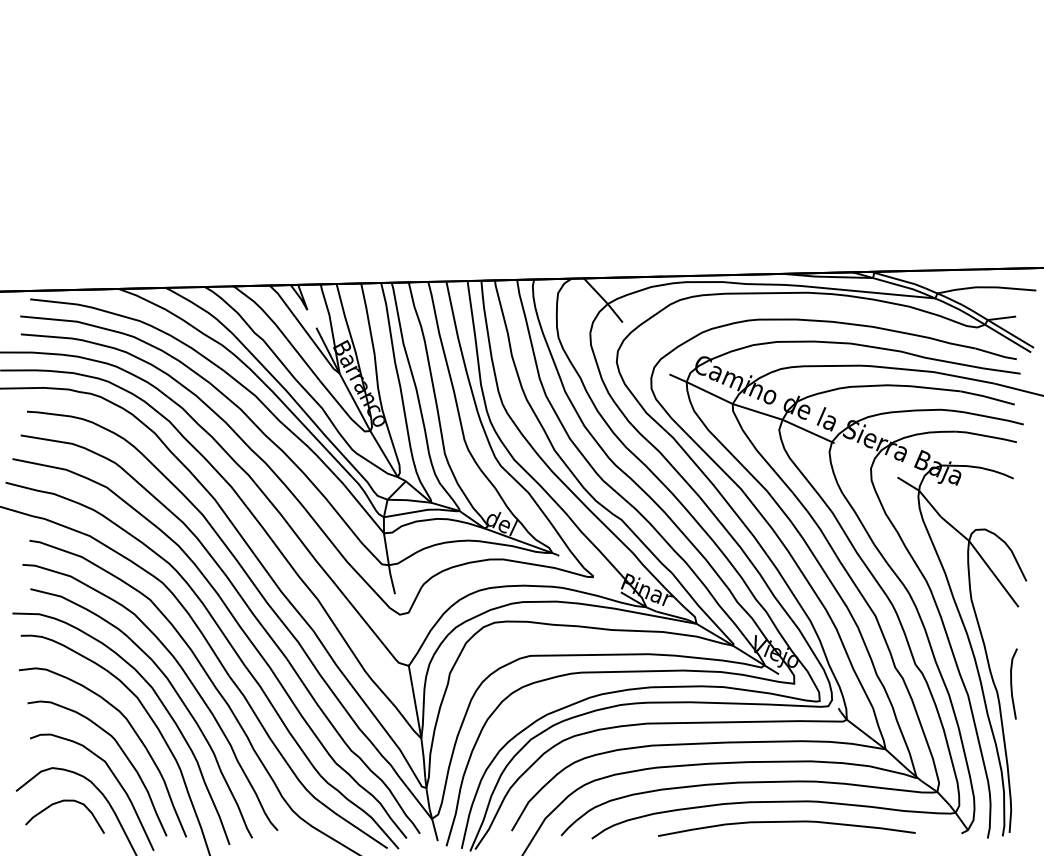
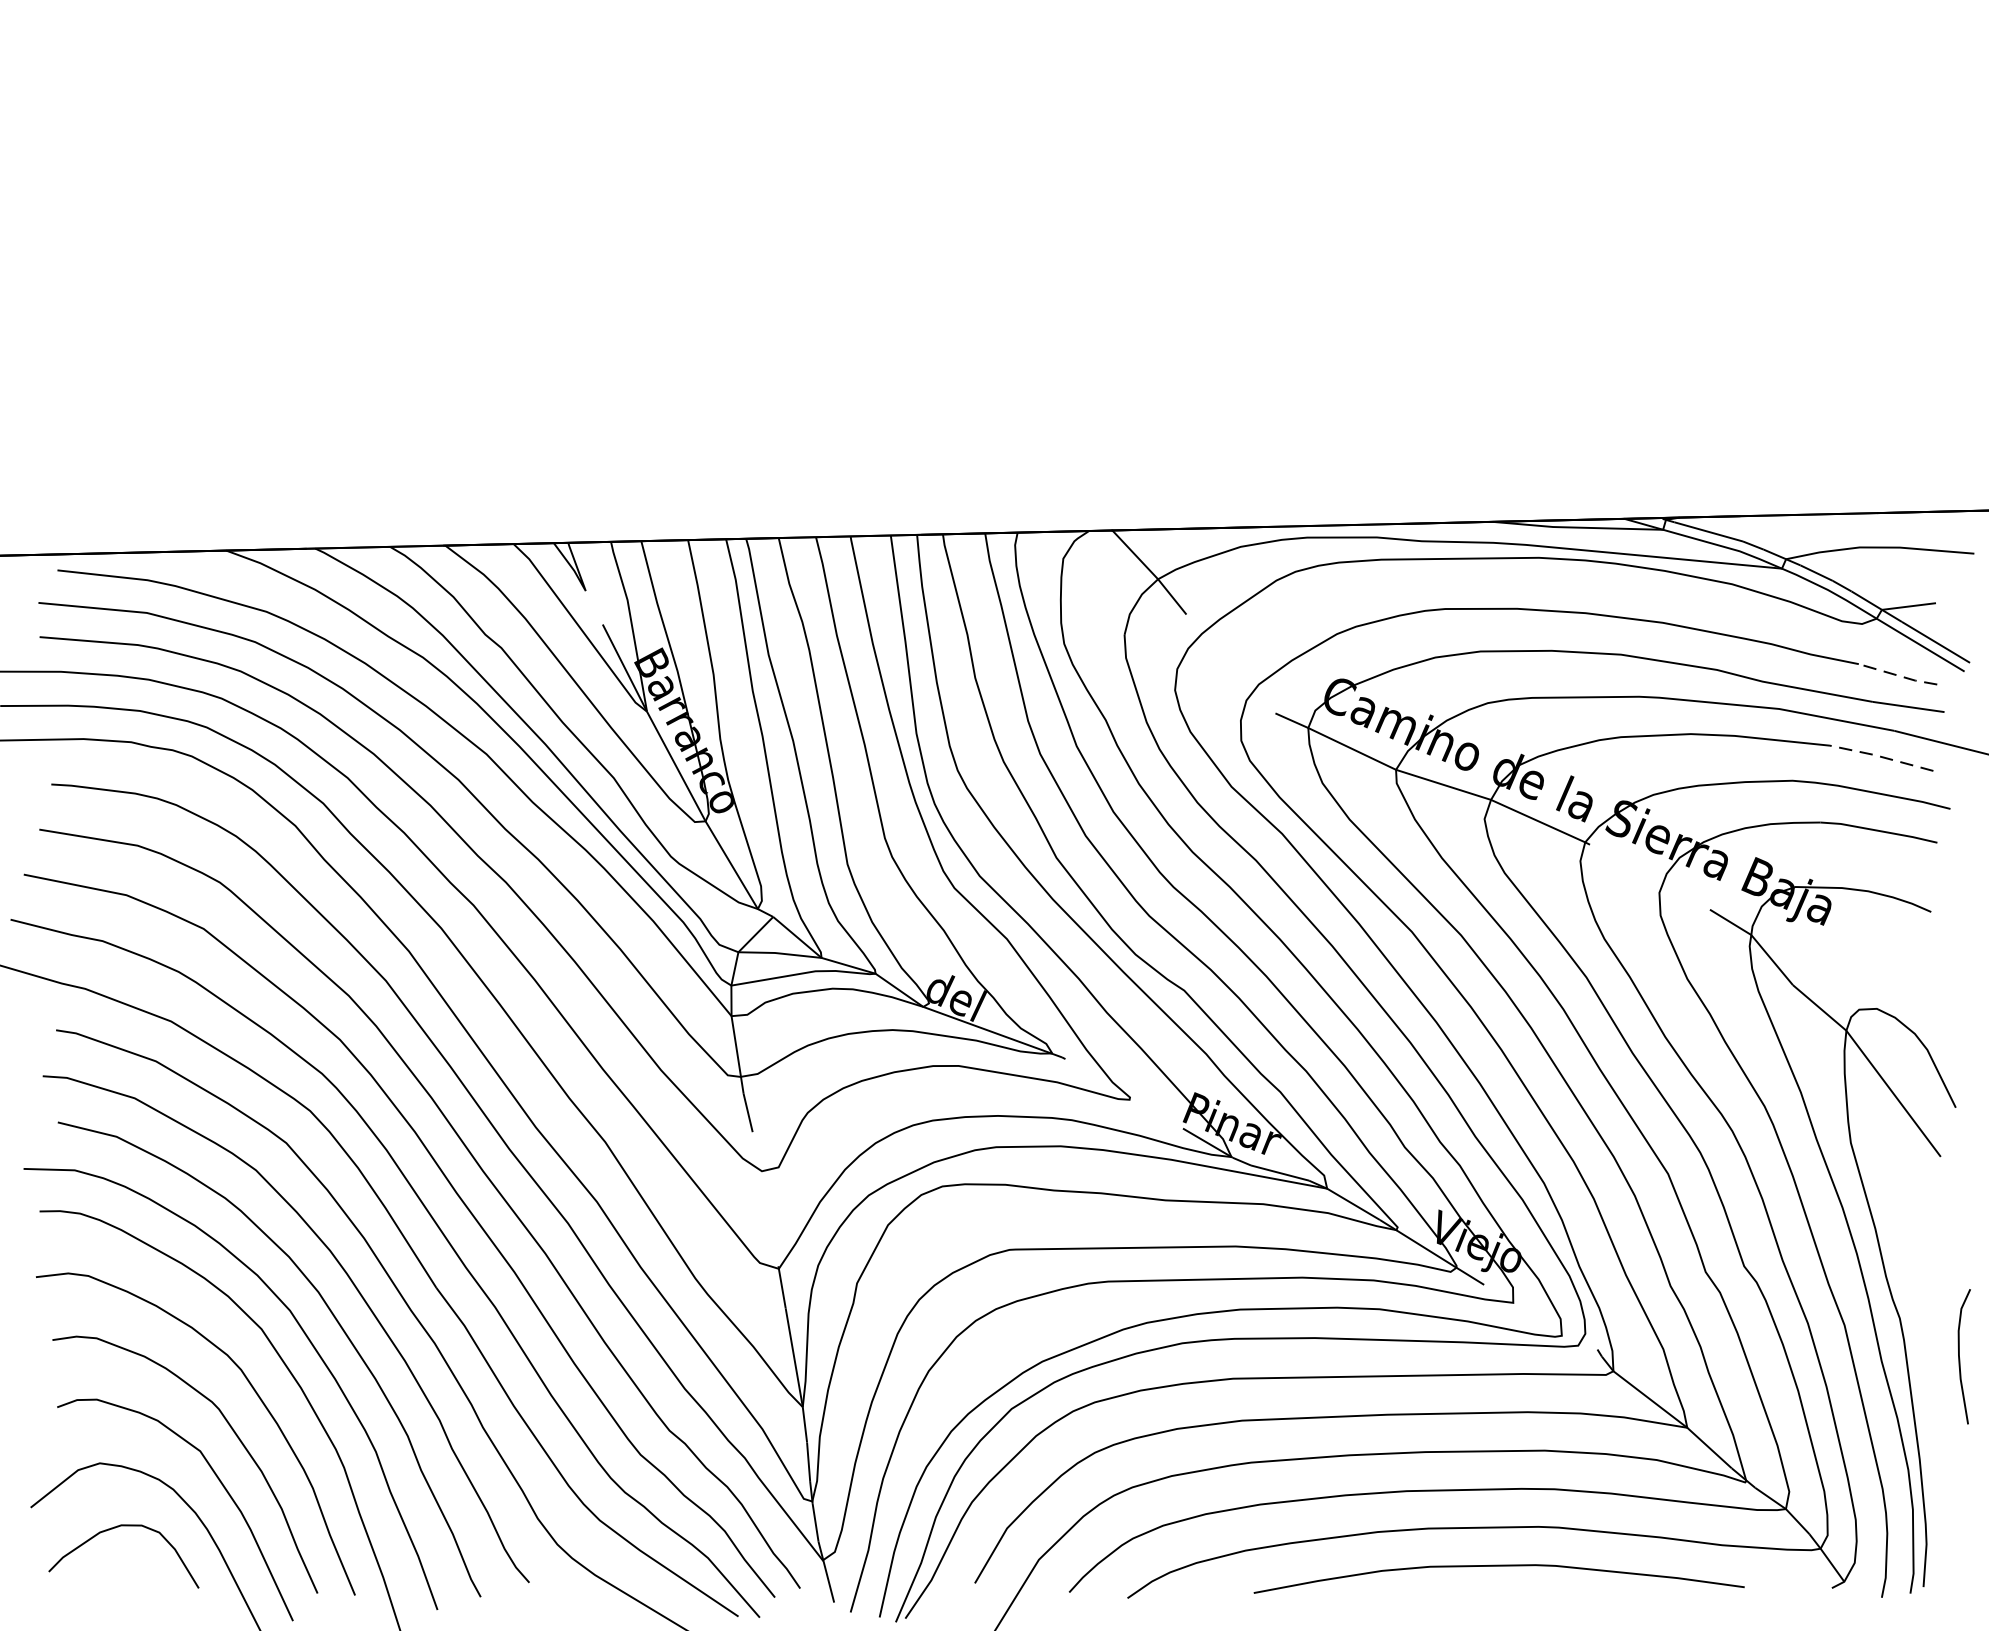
line: (996, 354) -> (1898, 675), solid -> dashed
line: (987, 397) -> (1881, 757), solid -> dashed
curve: (1012, 683) -> (1961, 1355), moved

